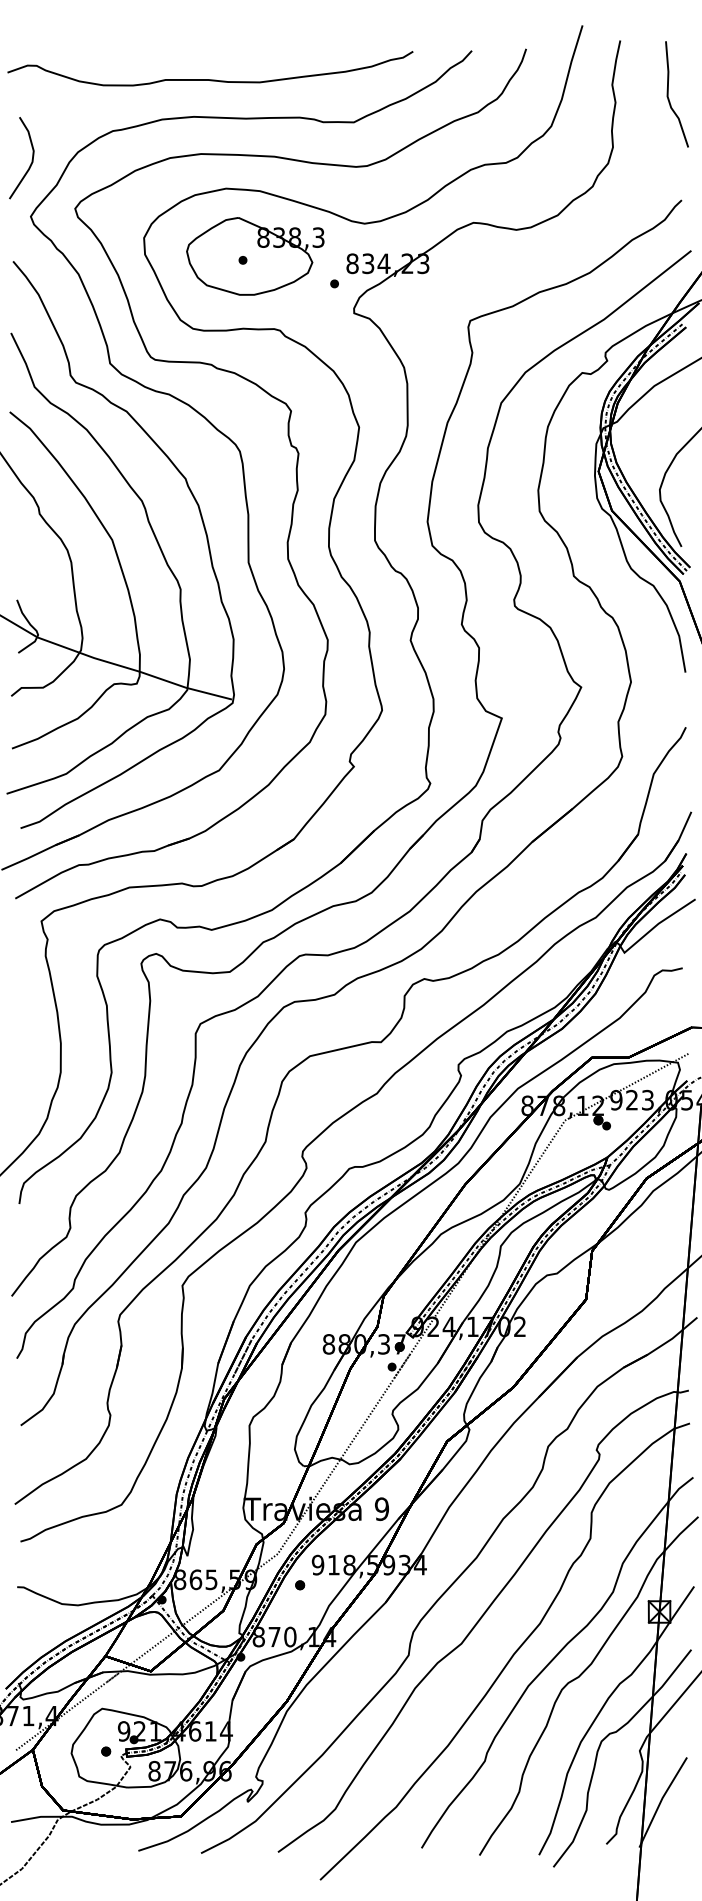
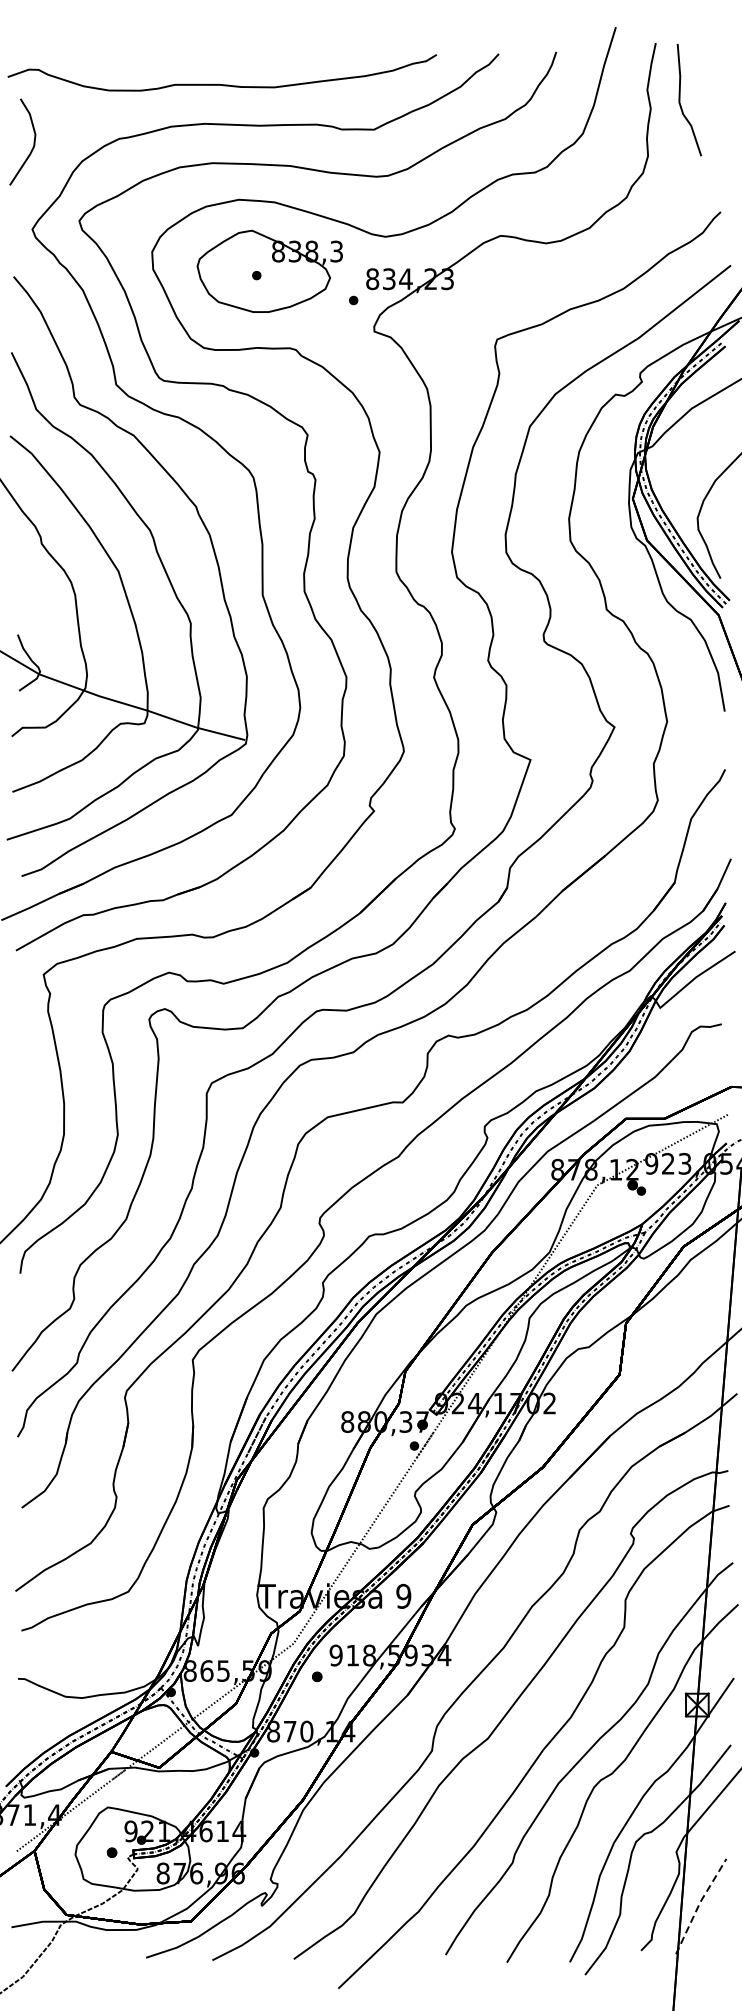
curve: (668, 94) -> (680, 100), moved
curve: (31, 159) -> (33, 143), moved
line: (661, 1800) -> (699, 1904), solid -> dashed

